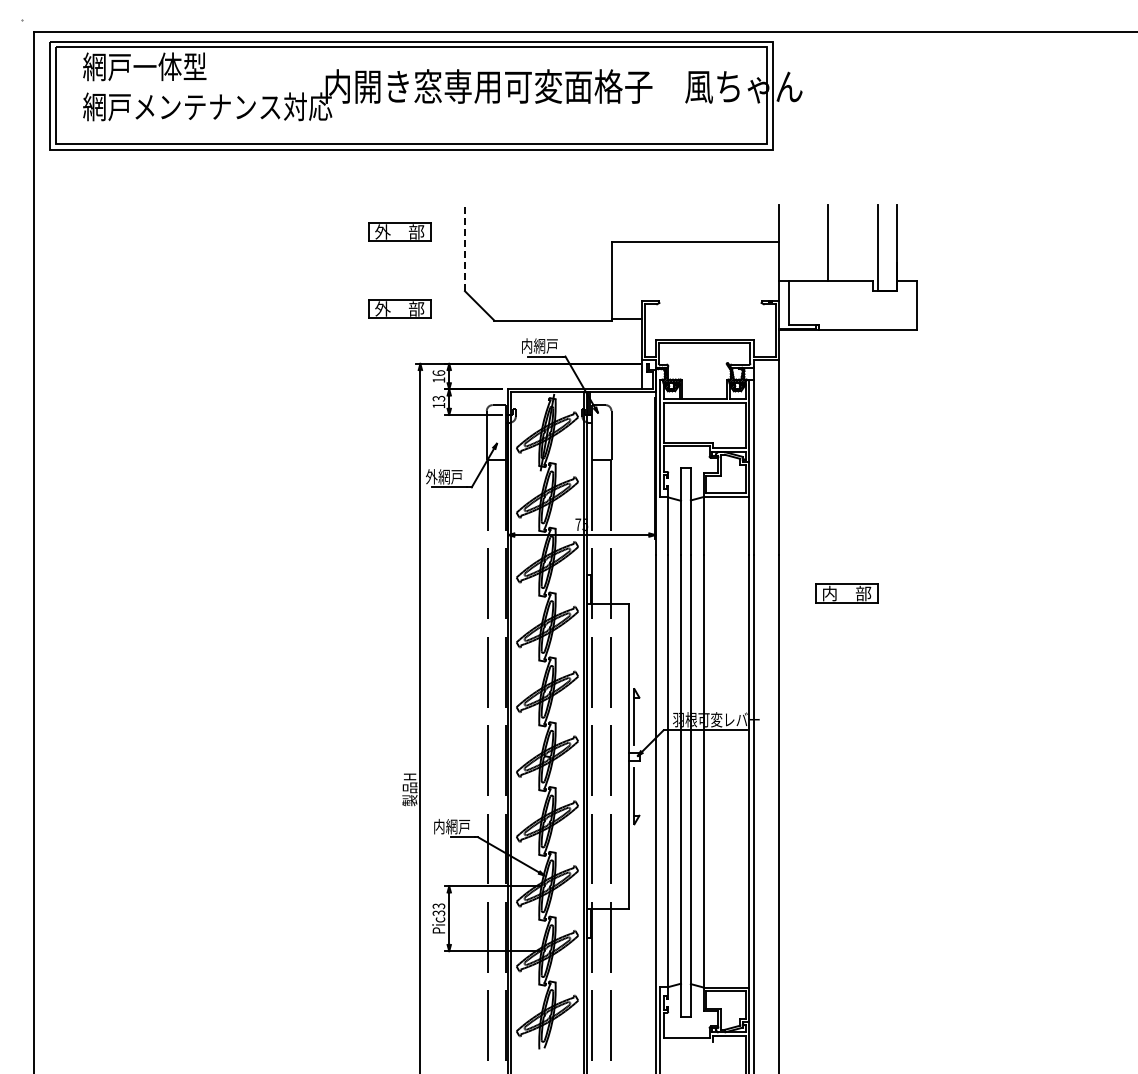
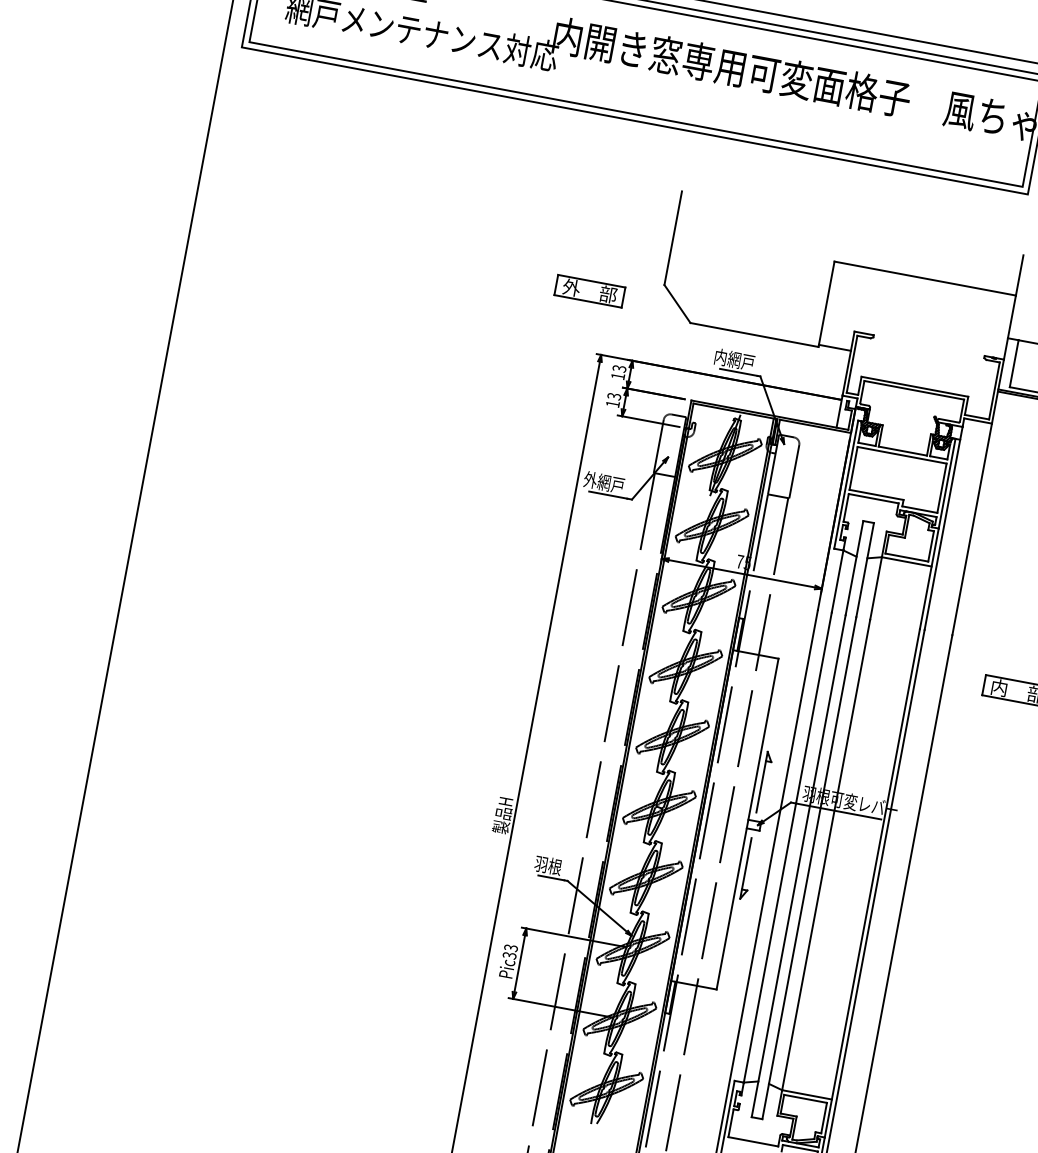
part: (399, 231) -> (605, 206), removed
line: (464, 247) -> (672, 237), dashed -> solid
text: (438, 373) -> (618, 369), 16 -> 13
text: (452, 826) -> (542, 864), 内網戸 -> 羽根

